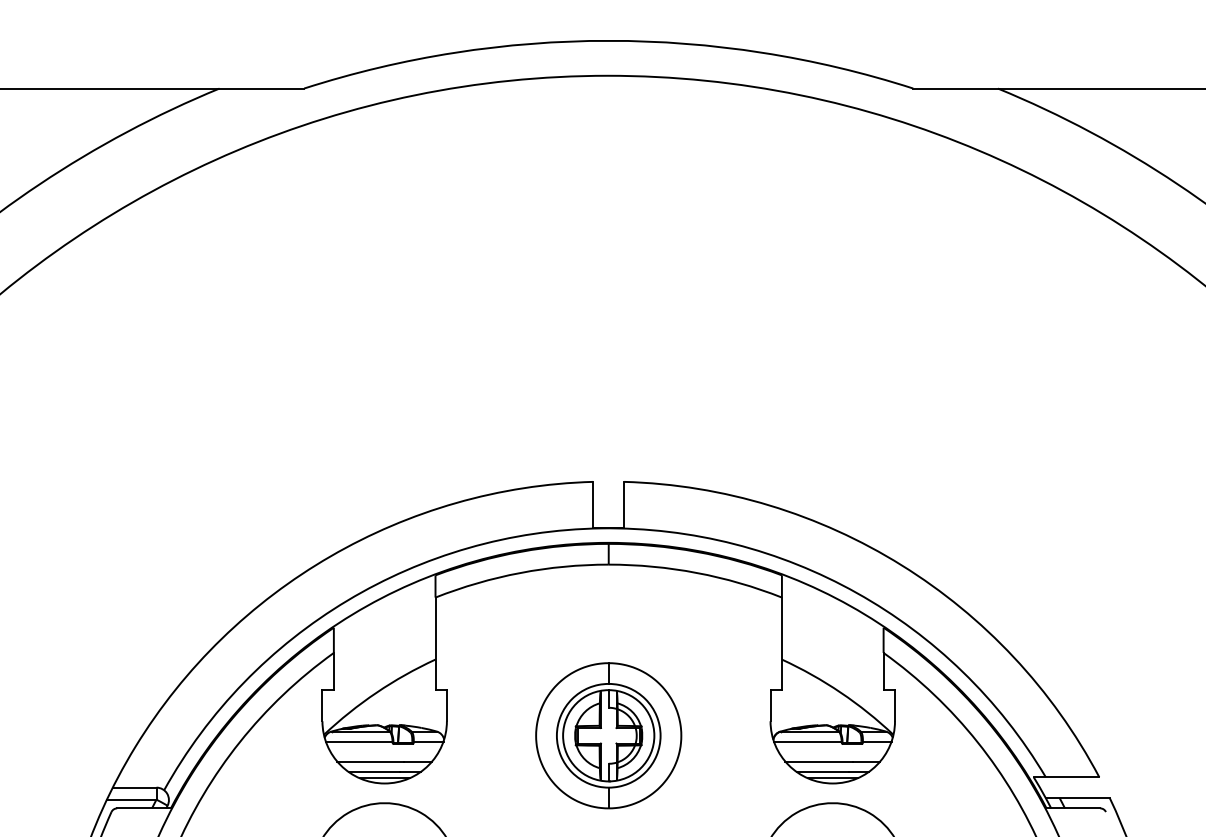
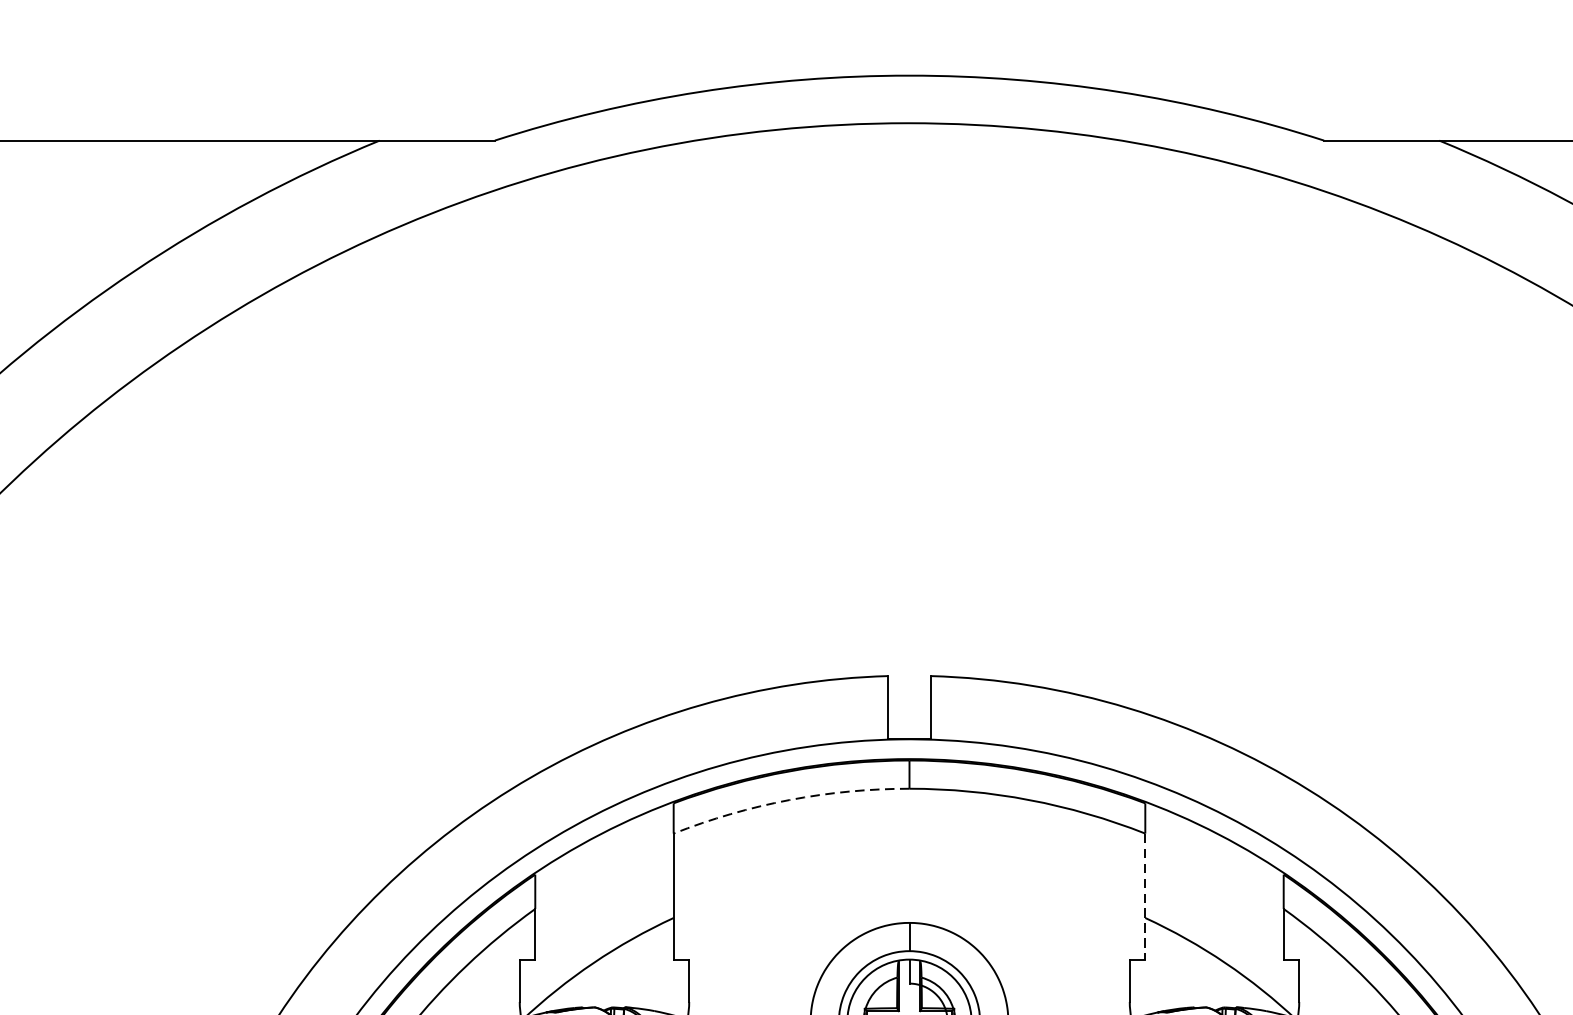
arc: (520, 572) -> (789, 799), solid -> dashed
line: (781, 644) -> (1144, 897), solid -> dashed

